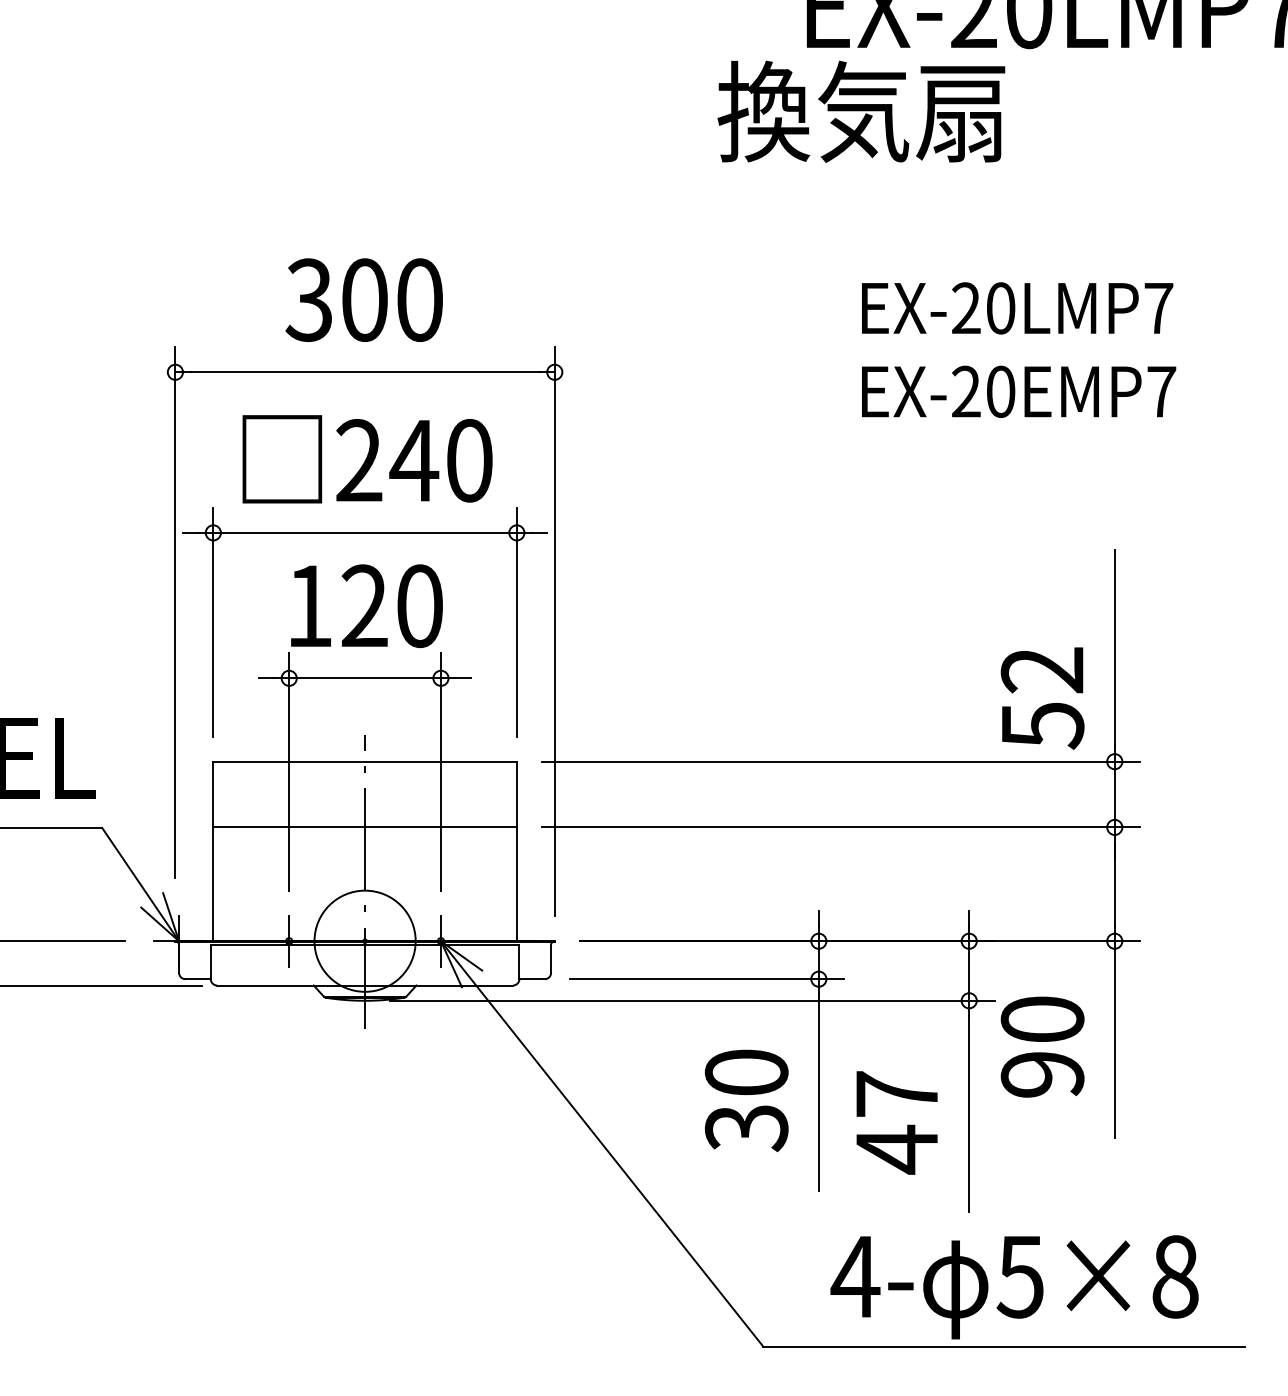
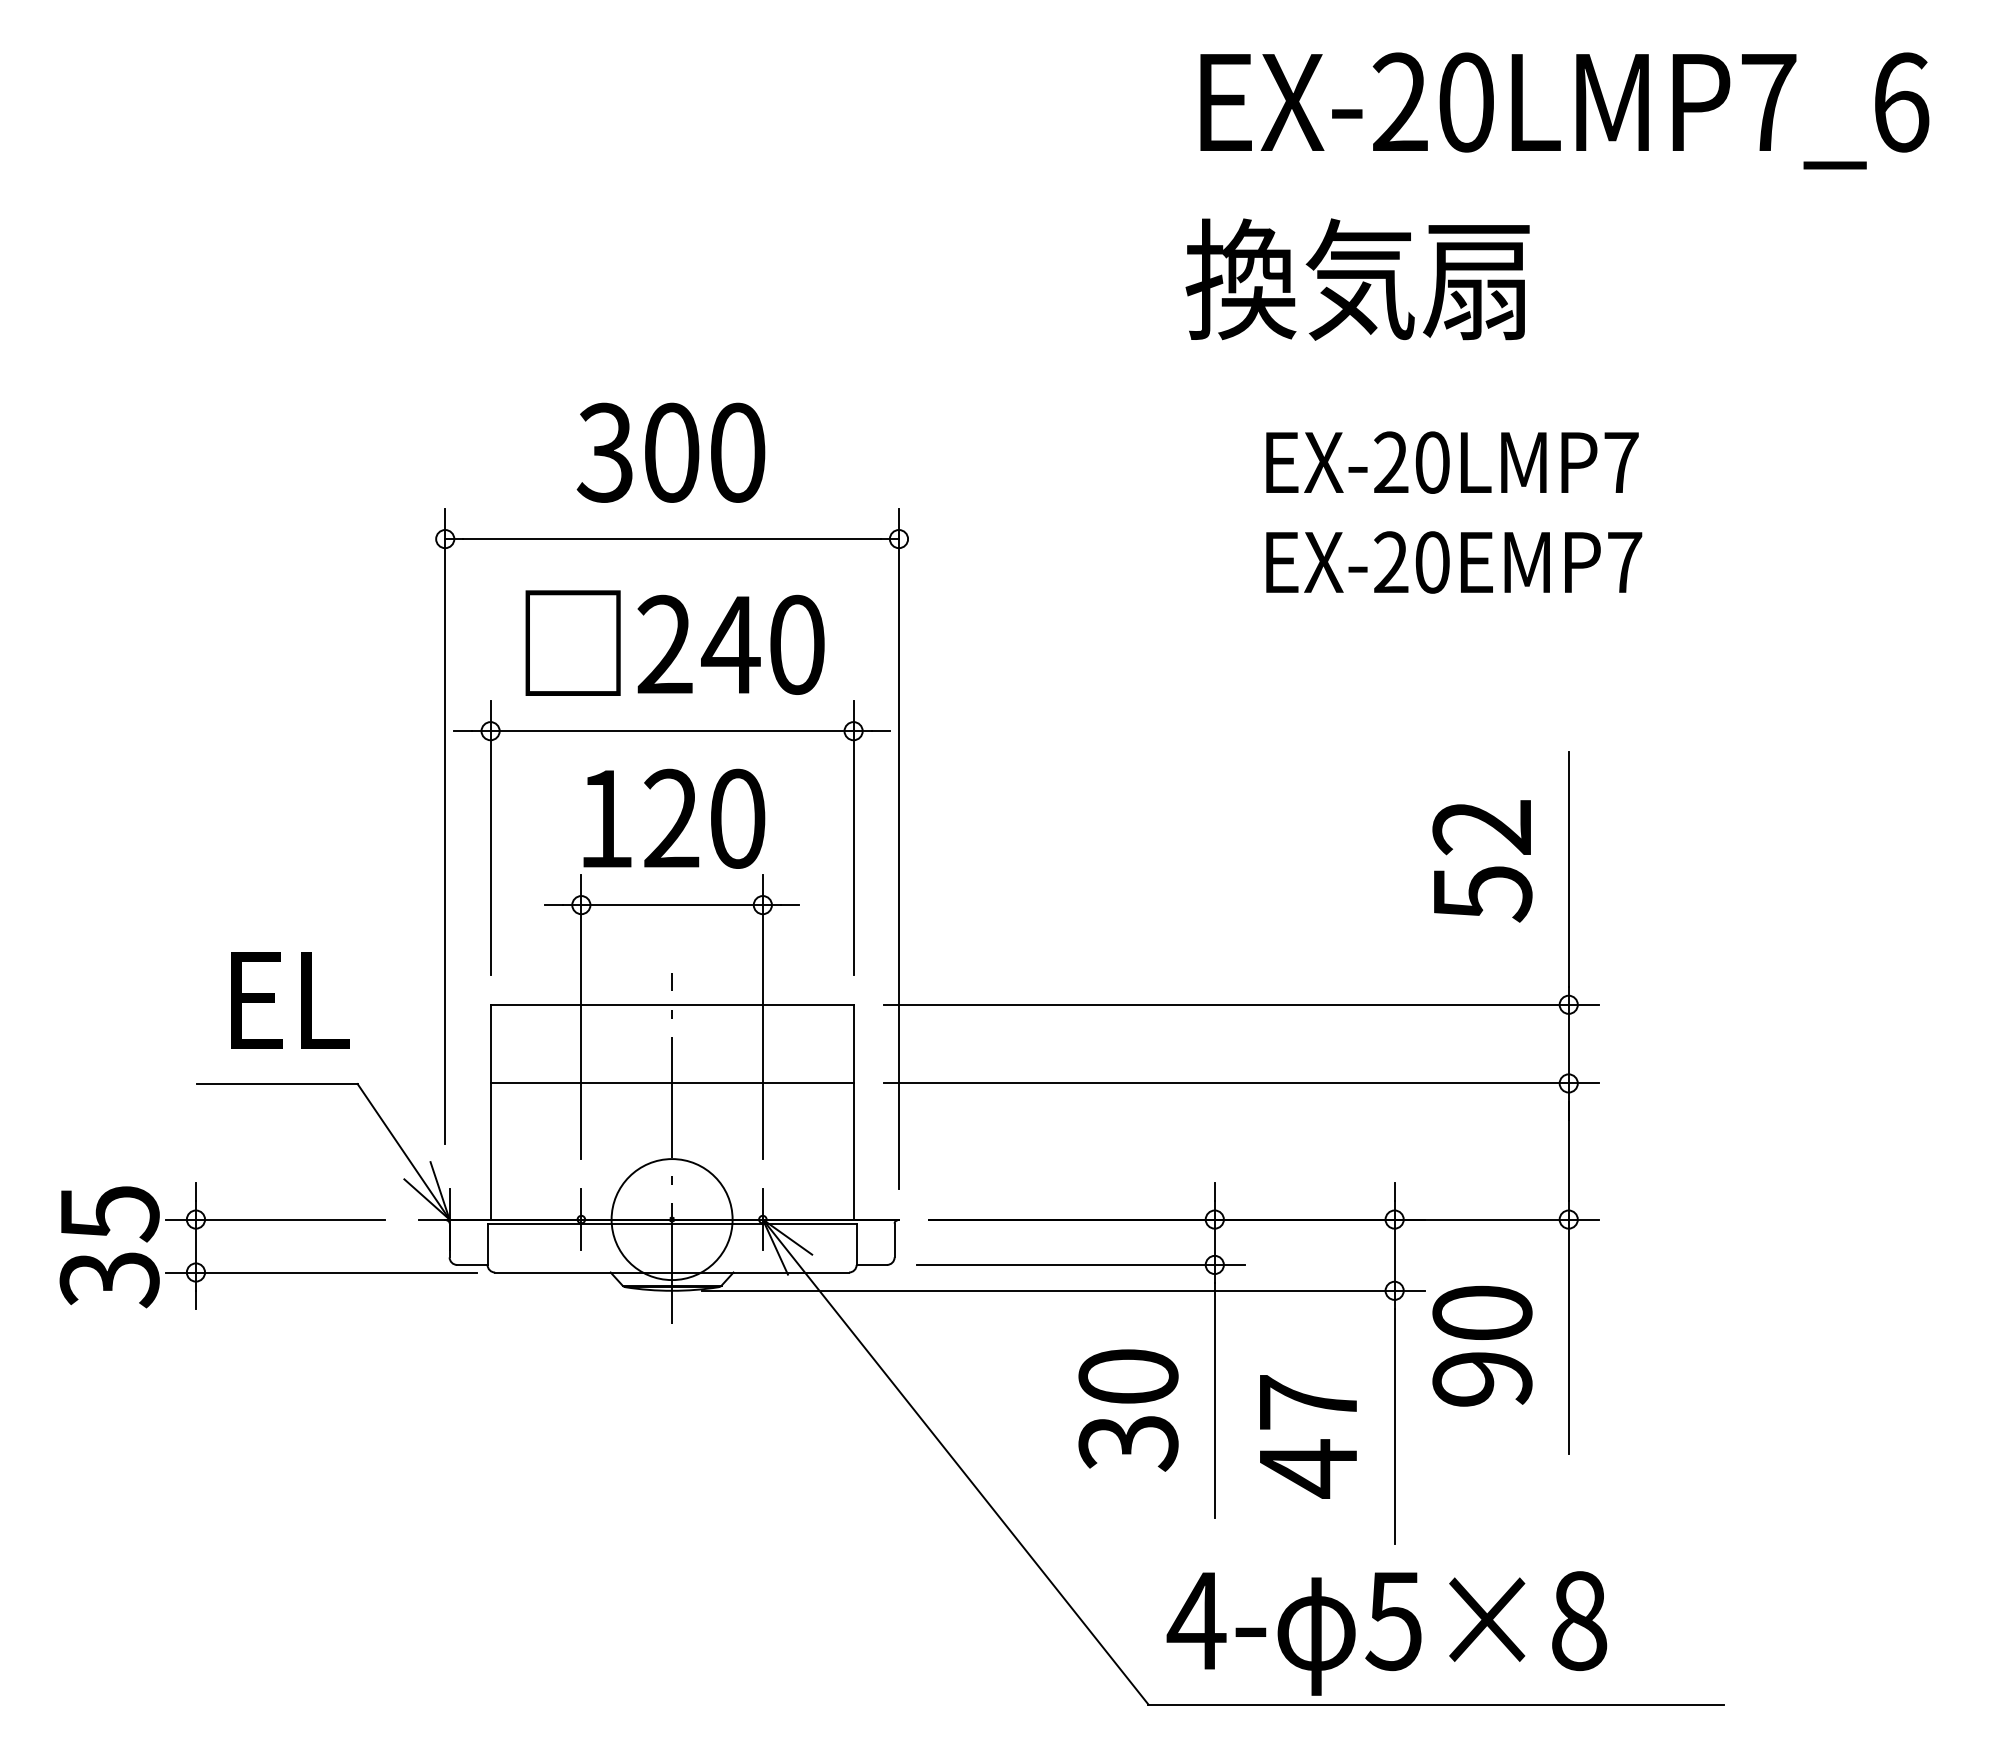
text: (861, 111) -> (1357, 279), moved
text: (1042, 698) -> (1482, 861), moved
text: (1014, 1287) -> (1386, 1633), moved

